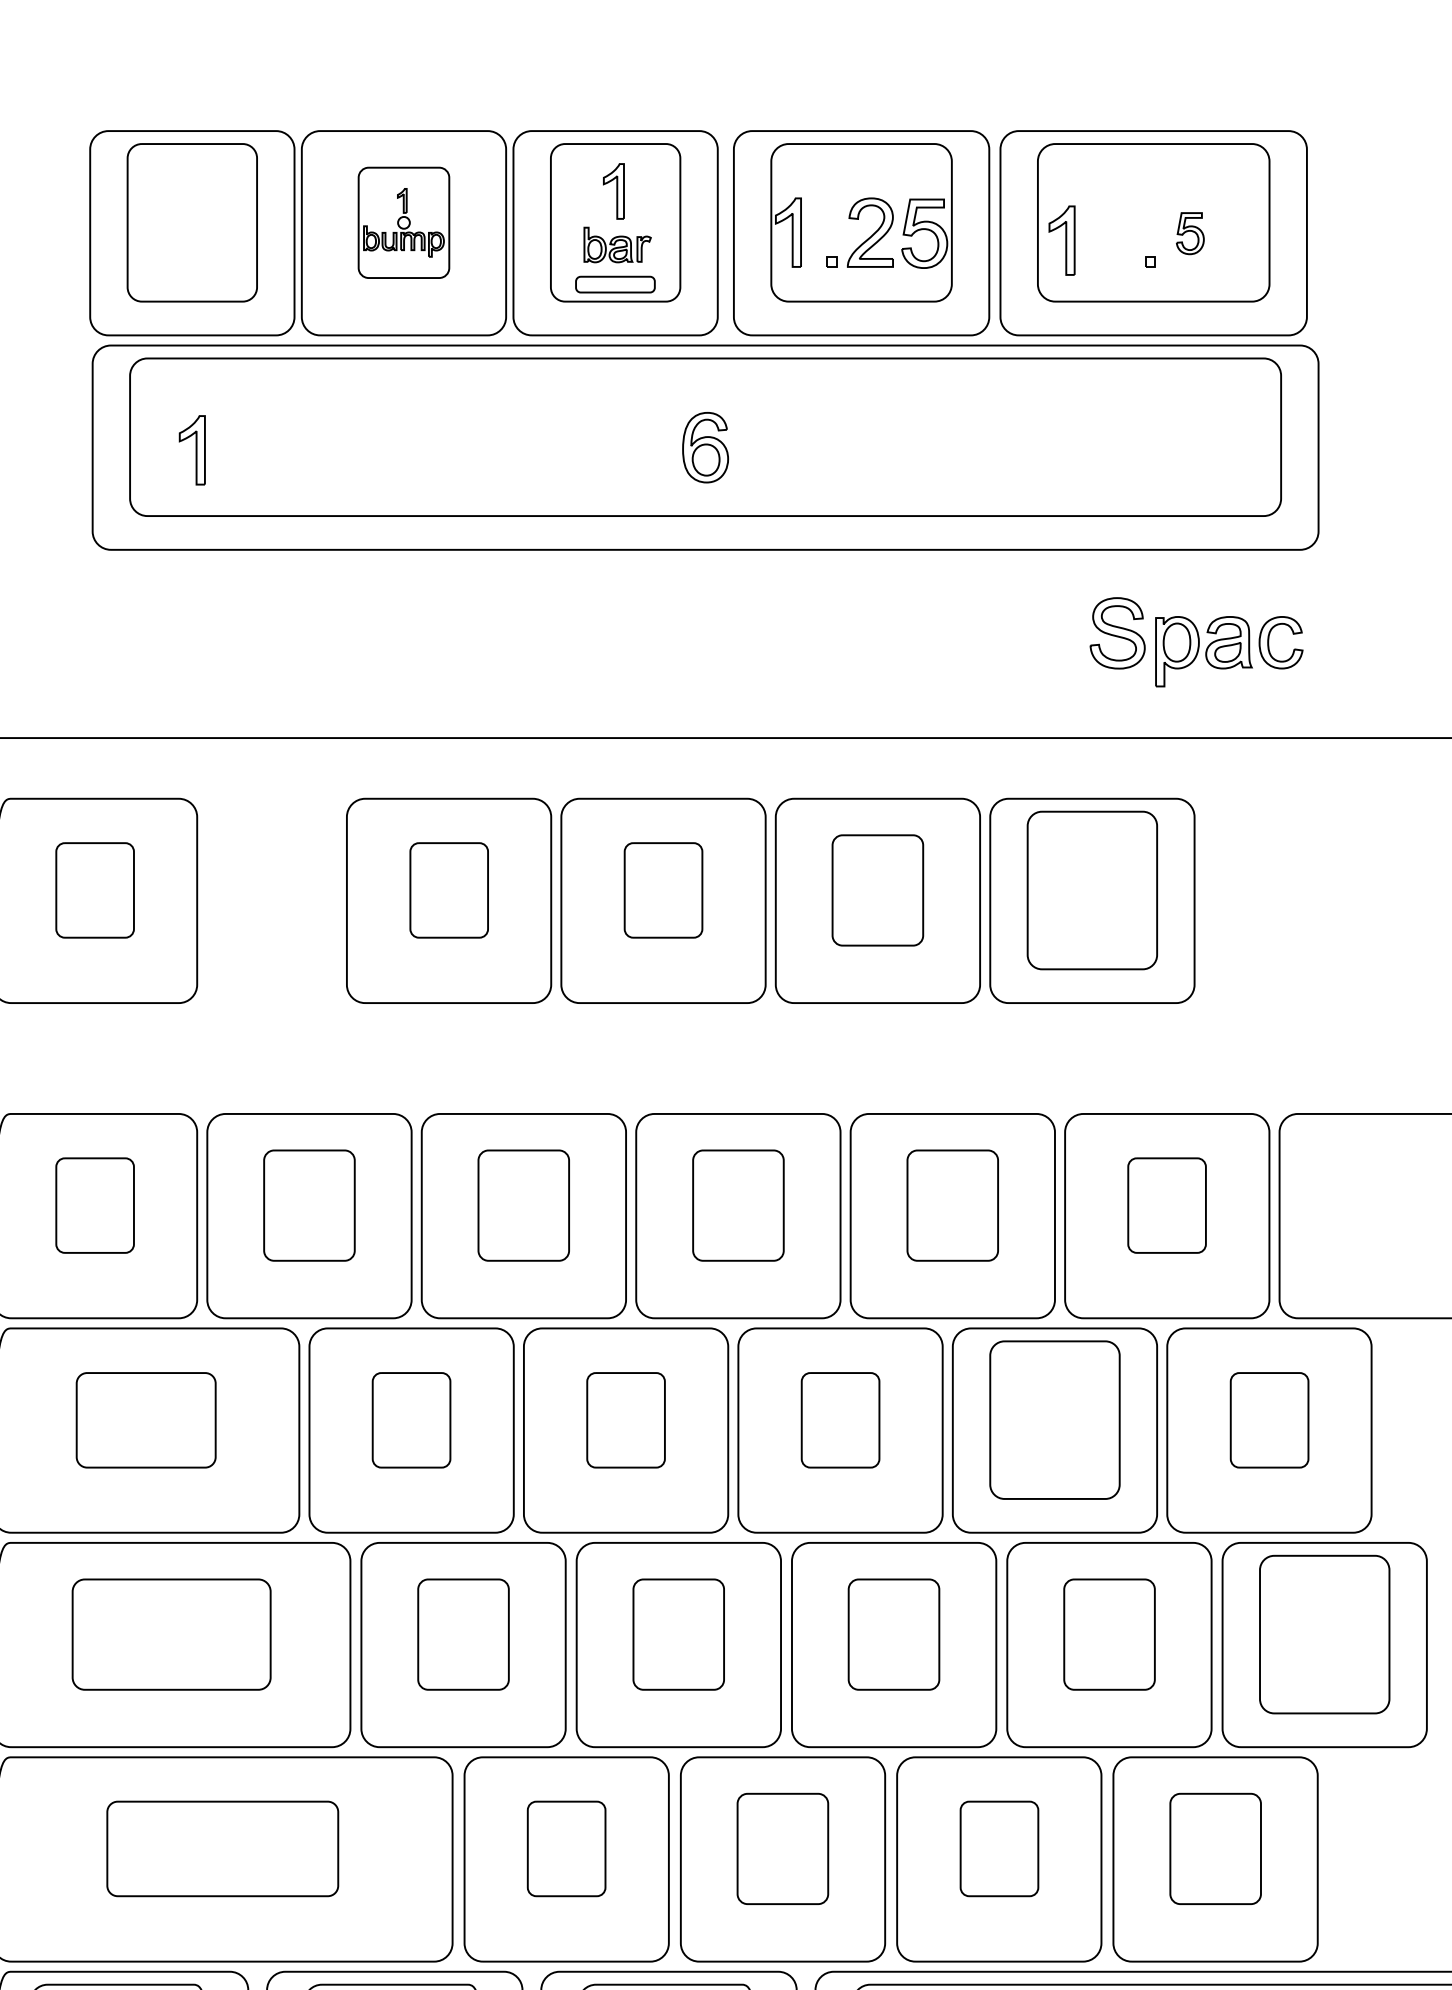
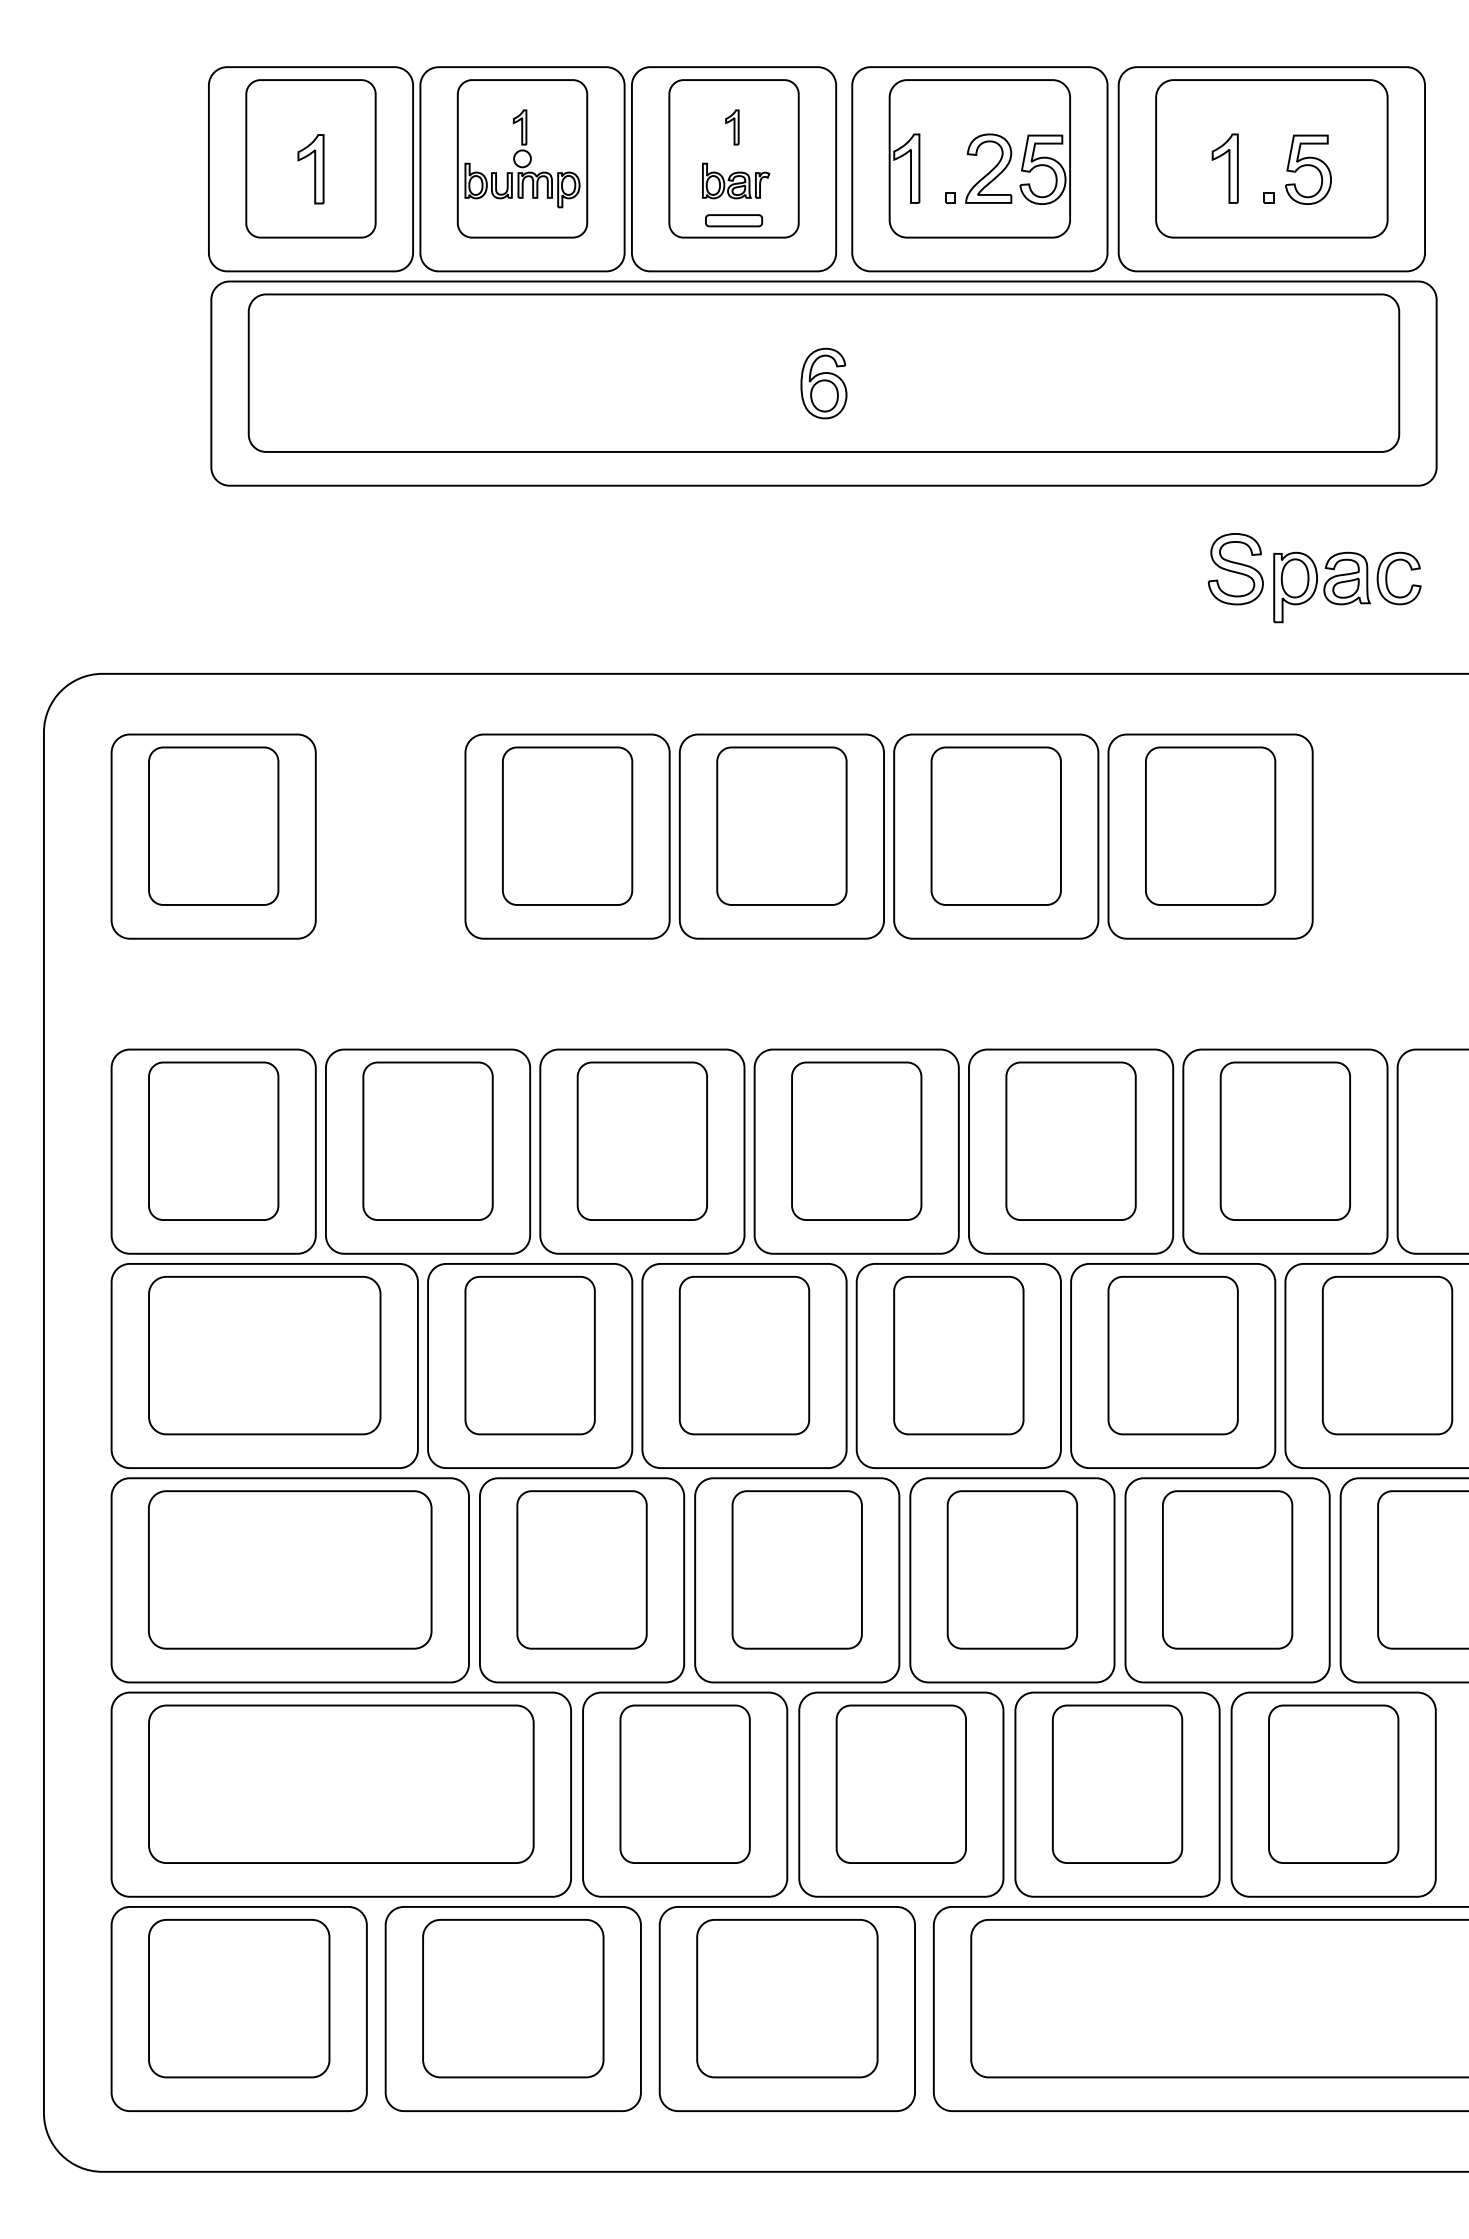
part: (614, 191) -> (732, 127), size x0.62
part: (403, 222) -> (522, 158), size x1.43
part: (1190, 233) -> (1308, 169), size x1.67
part: (1061, 240) -> (1224, 168), moved
part: (616, 284) -> (734, 220), size x0.71
part: (191, 450) -> (310, 169), moved
part: (94, 889) -> (213, 825), size x1.67
part: (448, 889) -> (567, 825), size x1.67
part: (663, 889) -> (781, 825), size x1.67
part: (877, 889) -> (995, 825), size x1.43
part: (94, 1204) -> (213, 1140), size x1.67
part: (308, 1204) -> (427, 1140), size x1.43
part: (523, 1204) -> (641, 1140), size x1.43
part: (738, 1204) -> (856, 1140), size x1.43
part: (952, 1204) -> (1070, 1140), size x1.43
part: (1166, 1204) -> (1284, 1140), size x1.67
part: (145, 1420) -> (264, 1355), size x1.67
part: (410, 1420) -> (529, 1355), size x1.67
part: (626, 1420) -> (744, 1355), size x1.67
part: (840, 1420) -> (958, 1355), size x1.67
part: (1269, 1420) -> (1387, 1355), size x1.67
part: (171, 1634) -> (290, 1569), size x1.43
part: (462, 1634) -> (581, 1569), size x1.43
part: (678, 1634) -> (796, 1569), size x1.43
part: (893, 1634) -> (1011, 1569), size x1.43
part: (1109, 1634) -> (1227, 1569), size x1.43
part: (222, 1848) -> (341, 1783), size x1.67
part: (566, 1848) -> (684, 1783), size x1.67
part: (782, 1848) -> (900, 1783), size x1.43
part: (999, 1848) -> (1117, 1783), size x1.67
part: (1215, 1848) -> (1333, 1783), size x1.43

